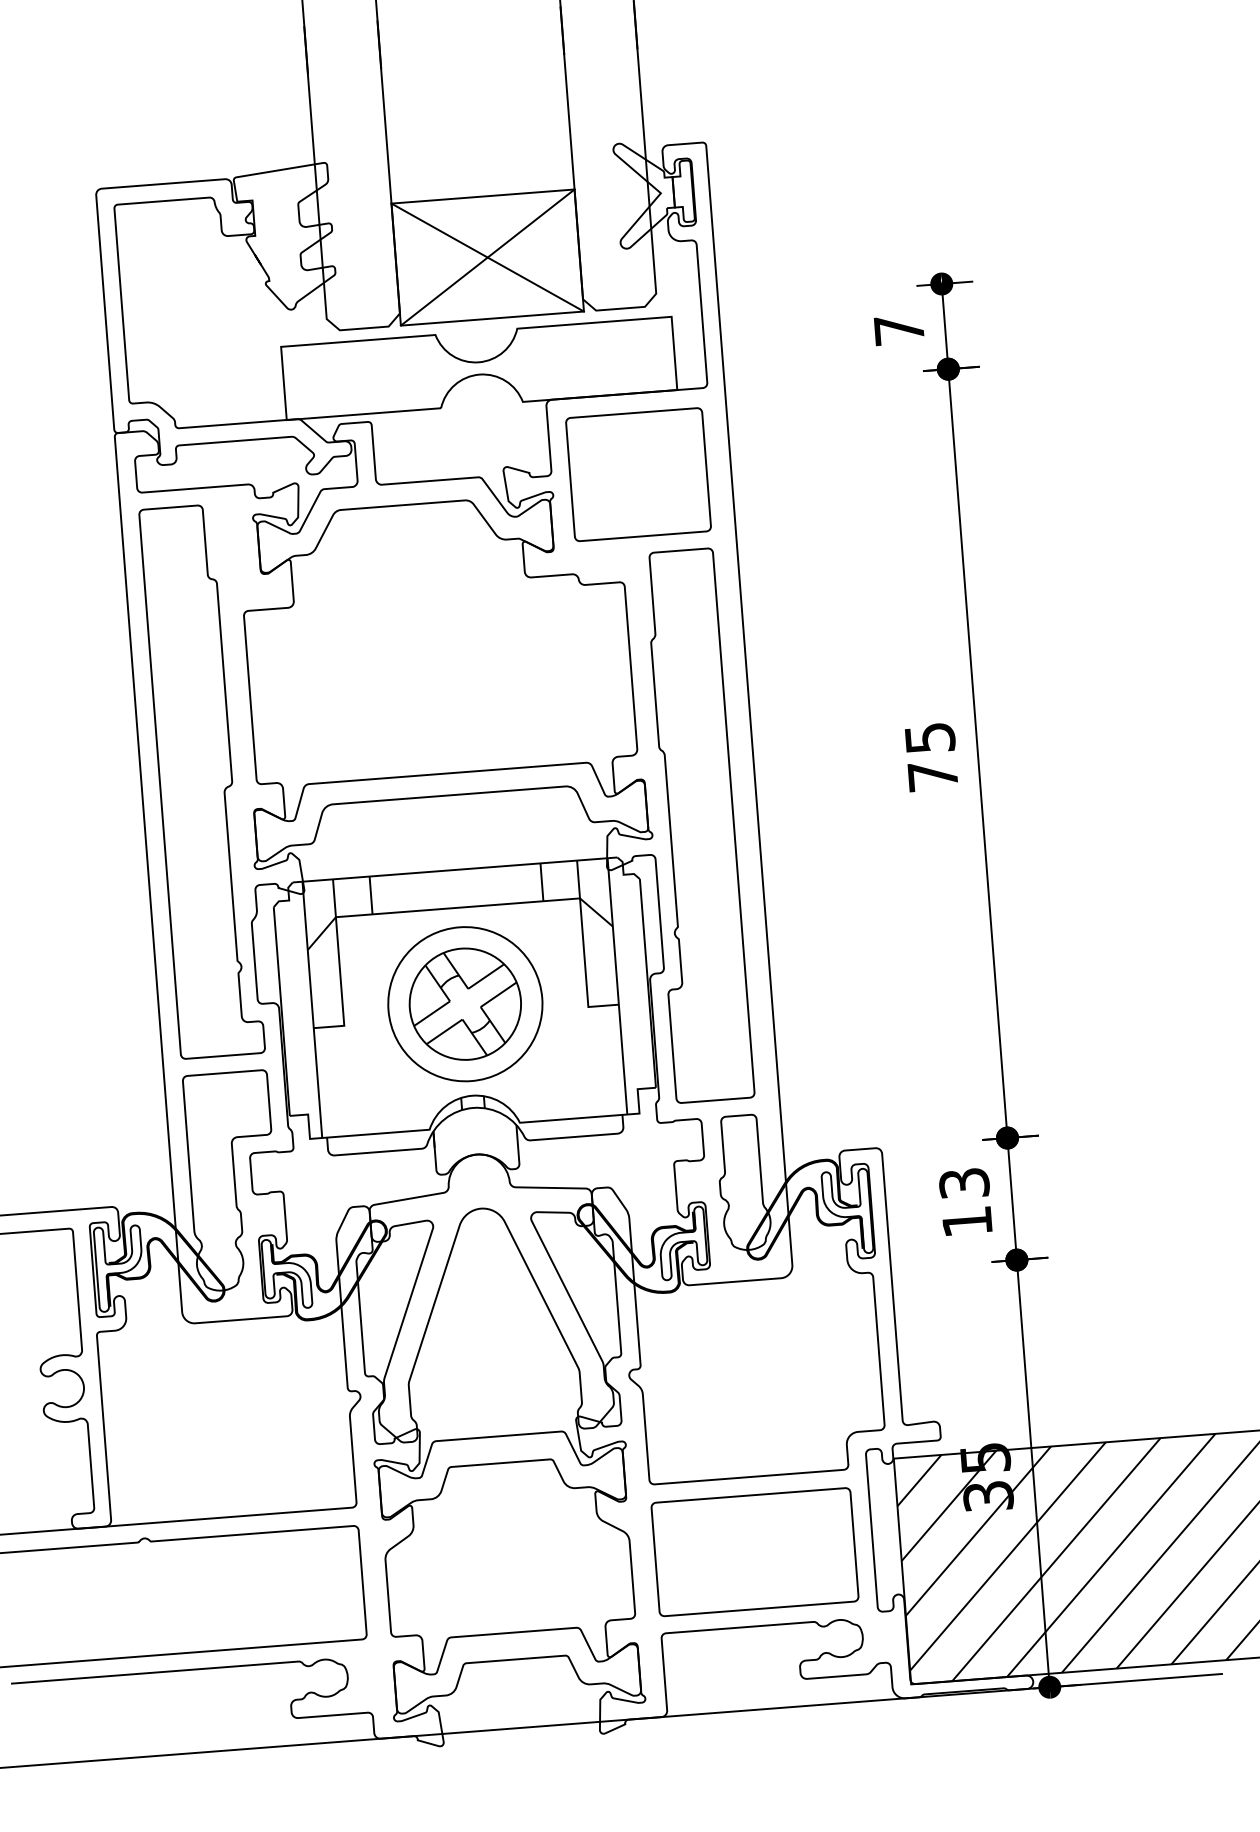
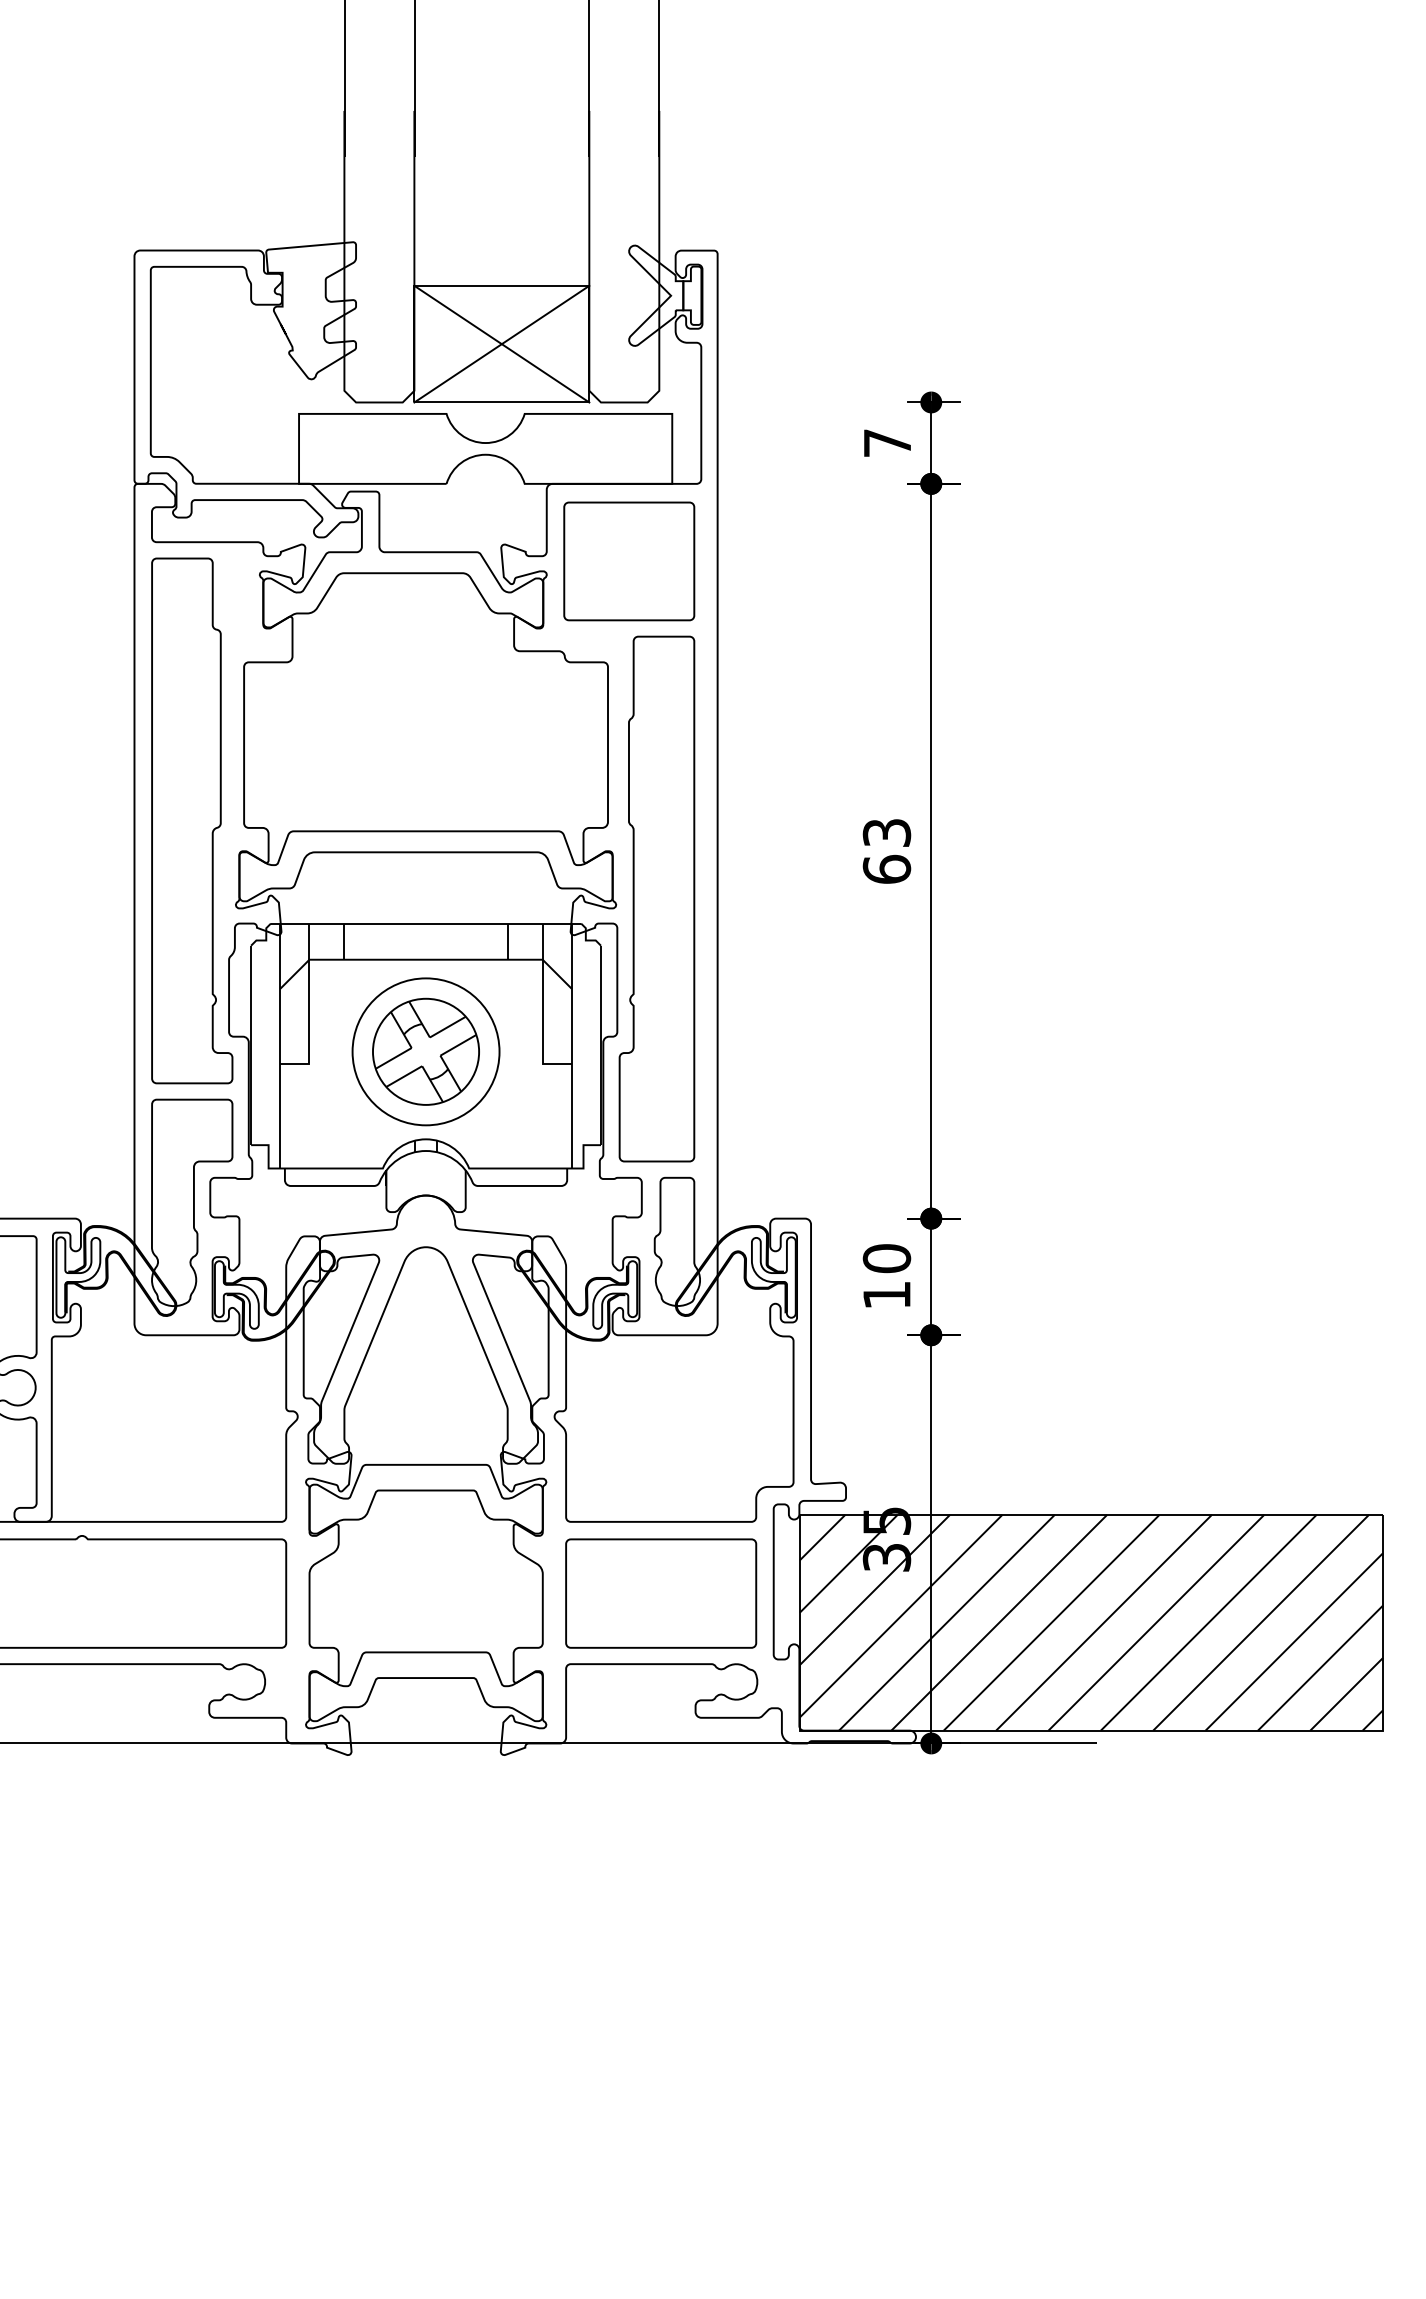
text: (931, 757) -> (886, 851), 75 -> 63
text: (963, 1183) -> (886, 1258), 13 -> 10

